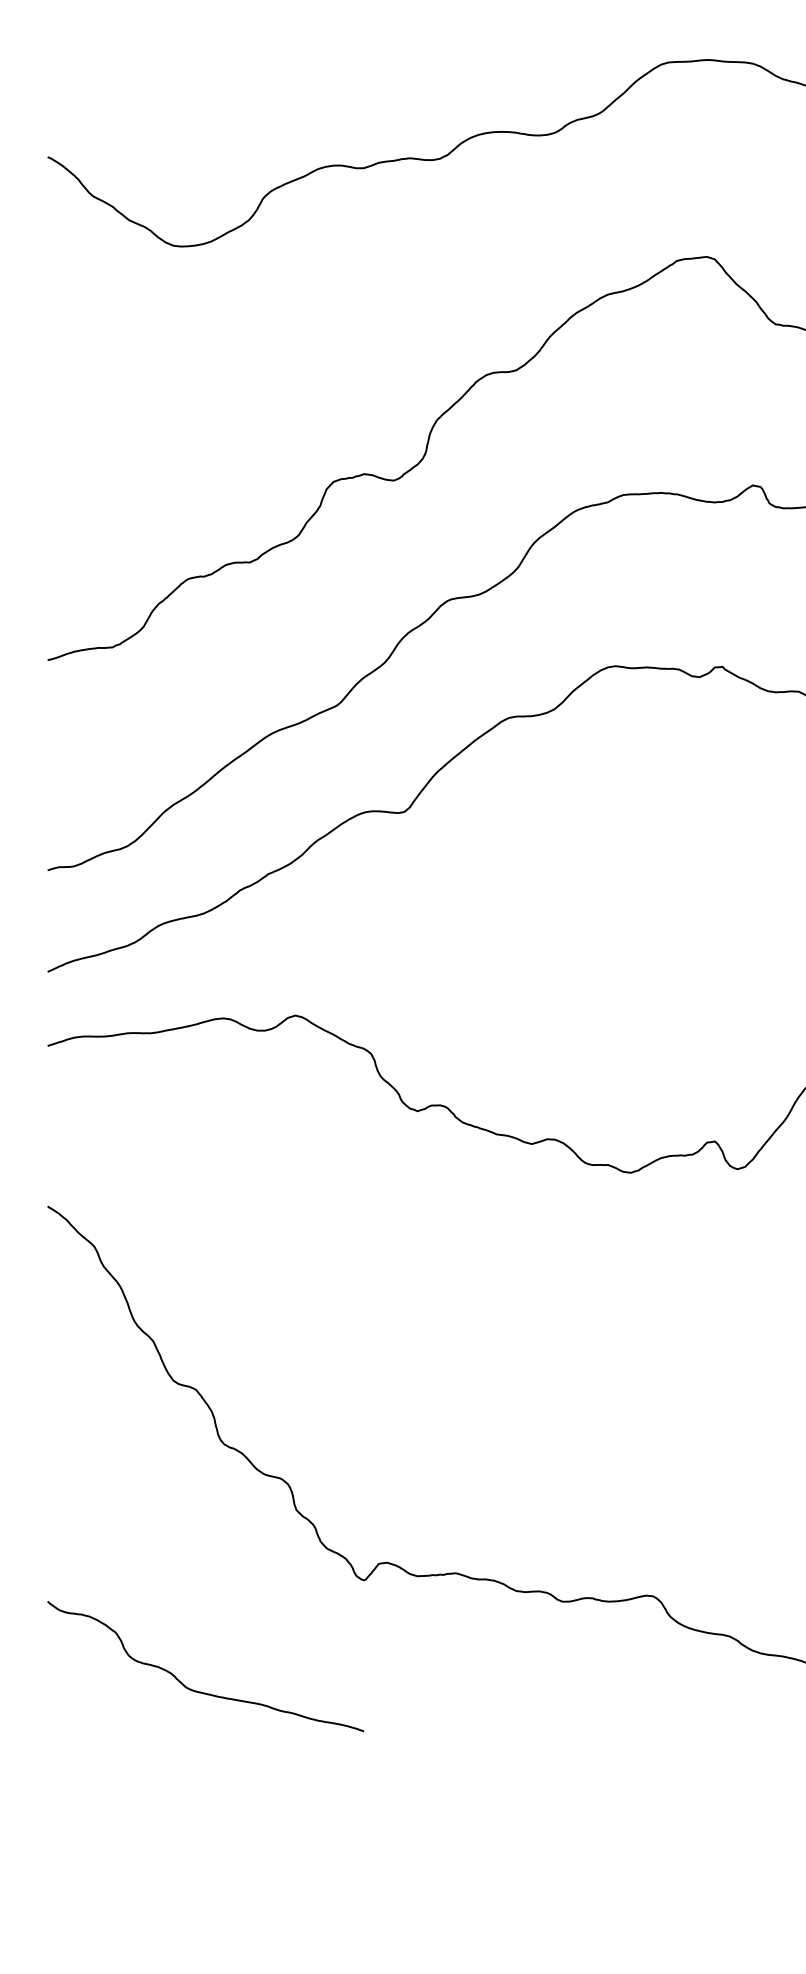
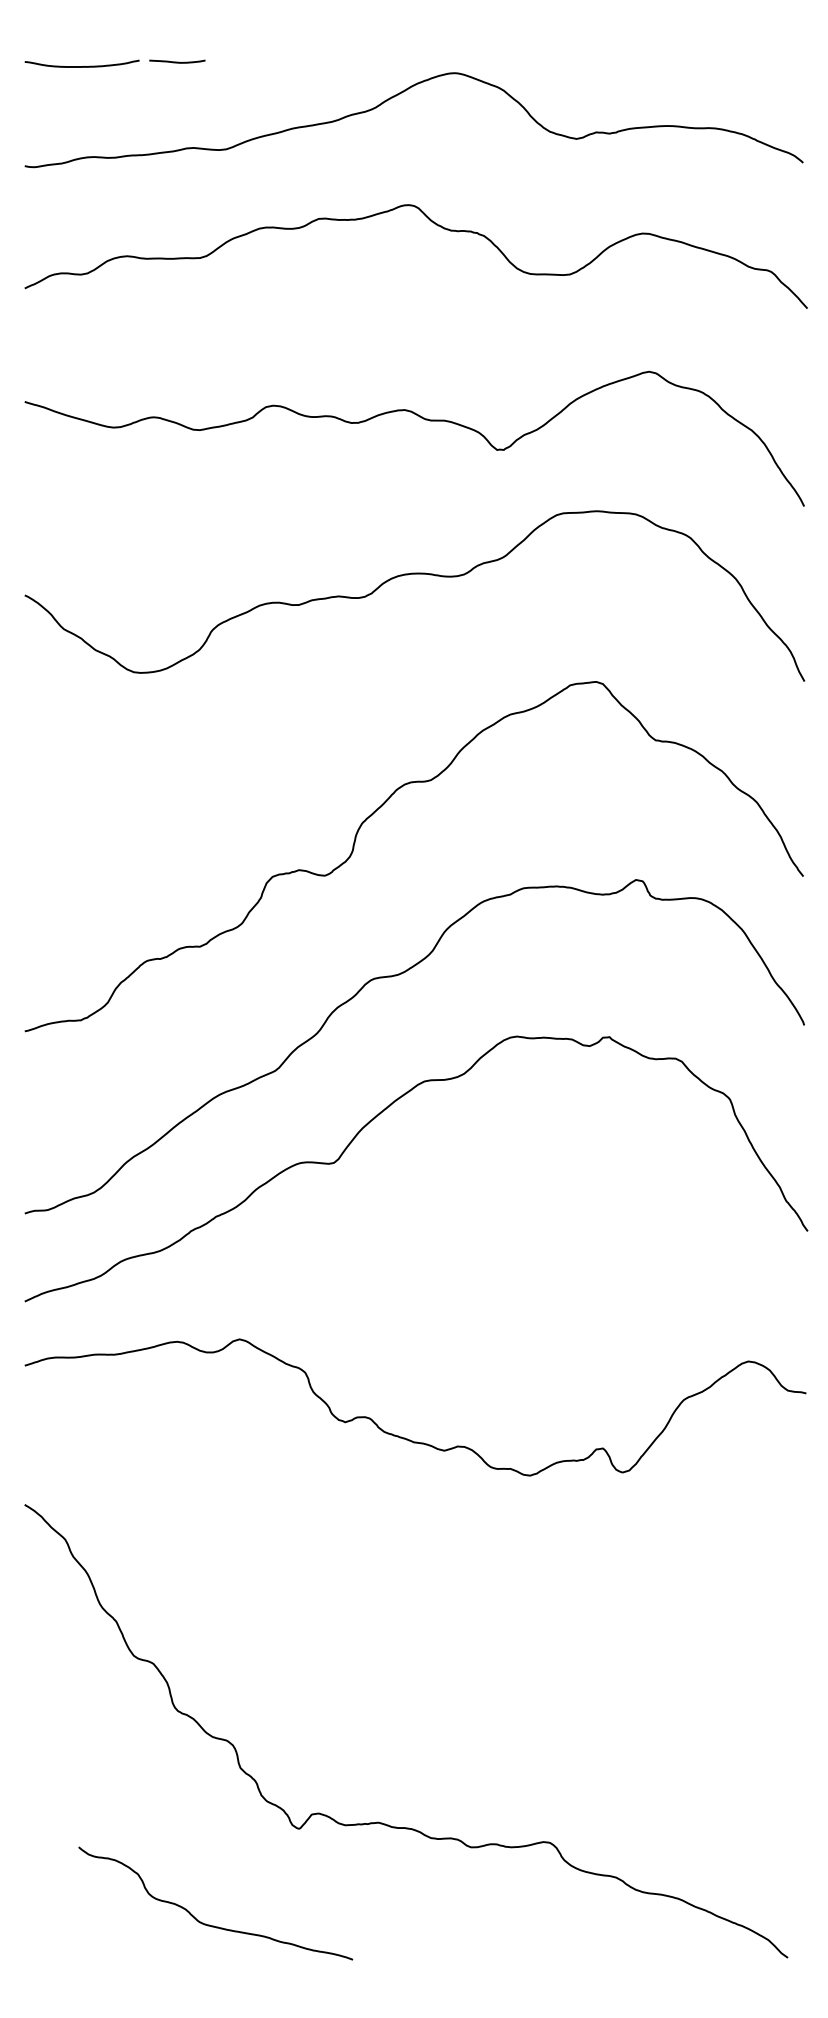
curve: (198, 1690) -> (209, 1924), moved

